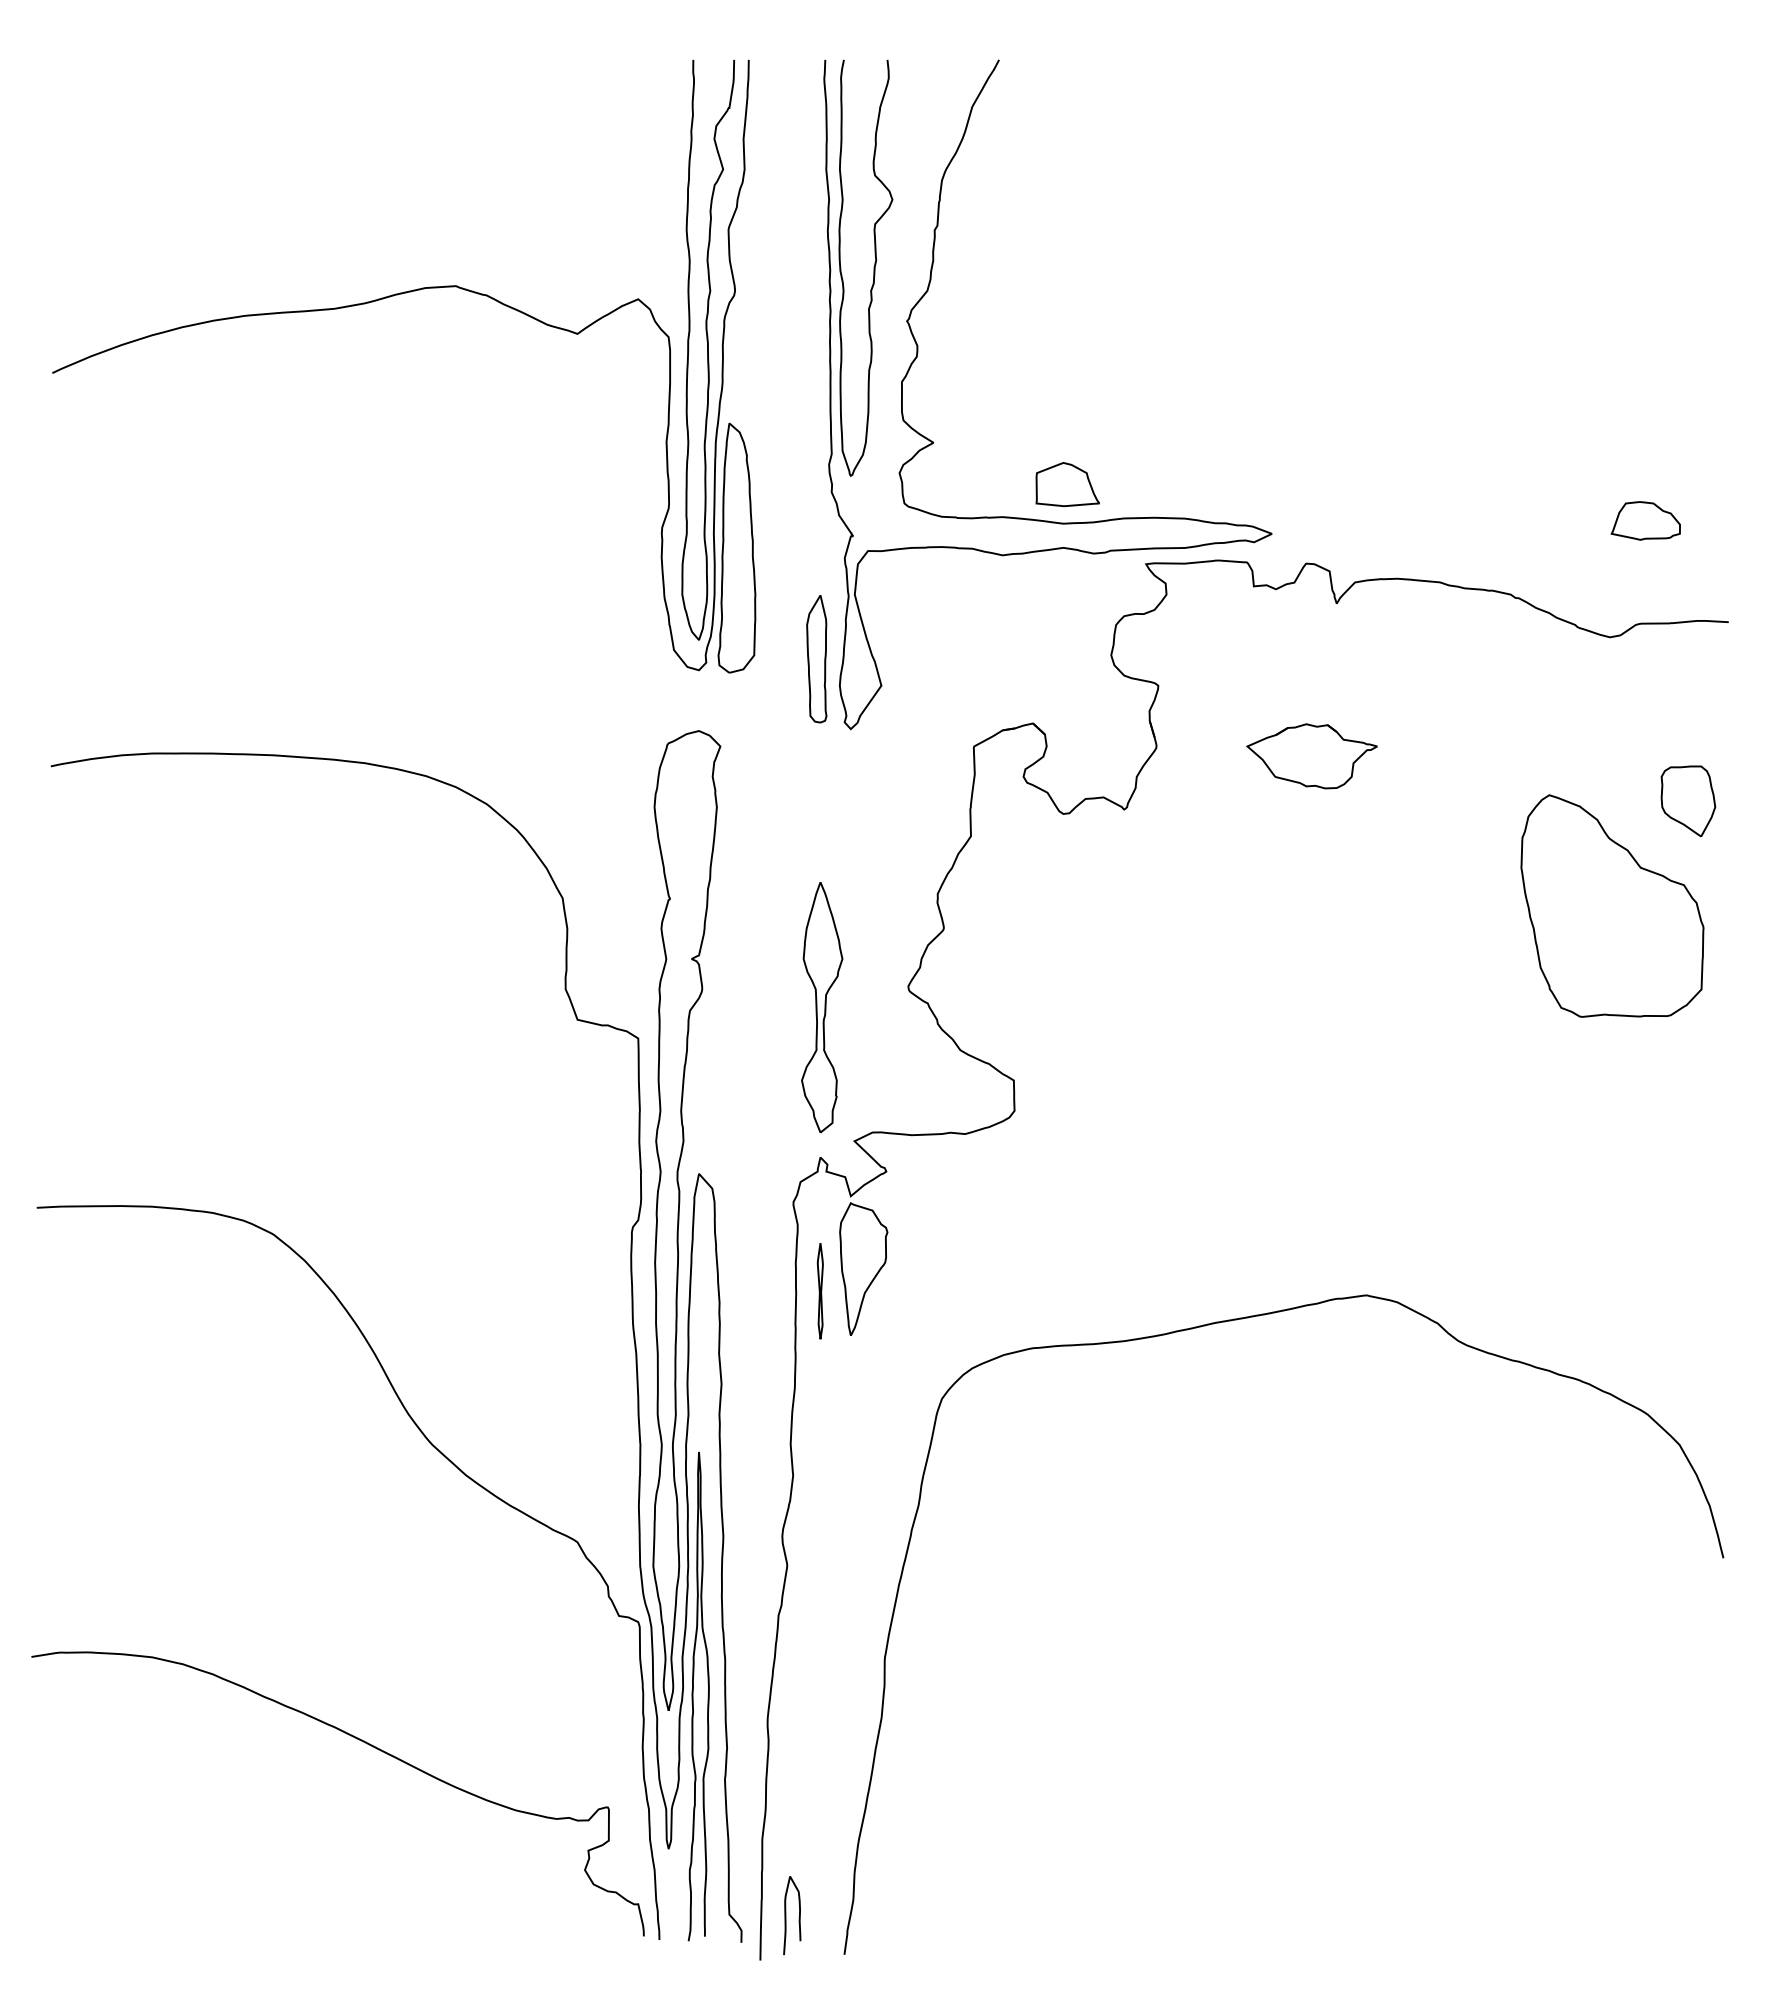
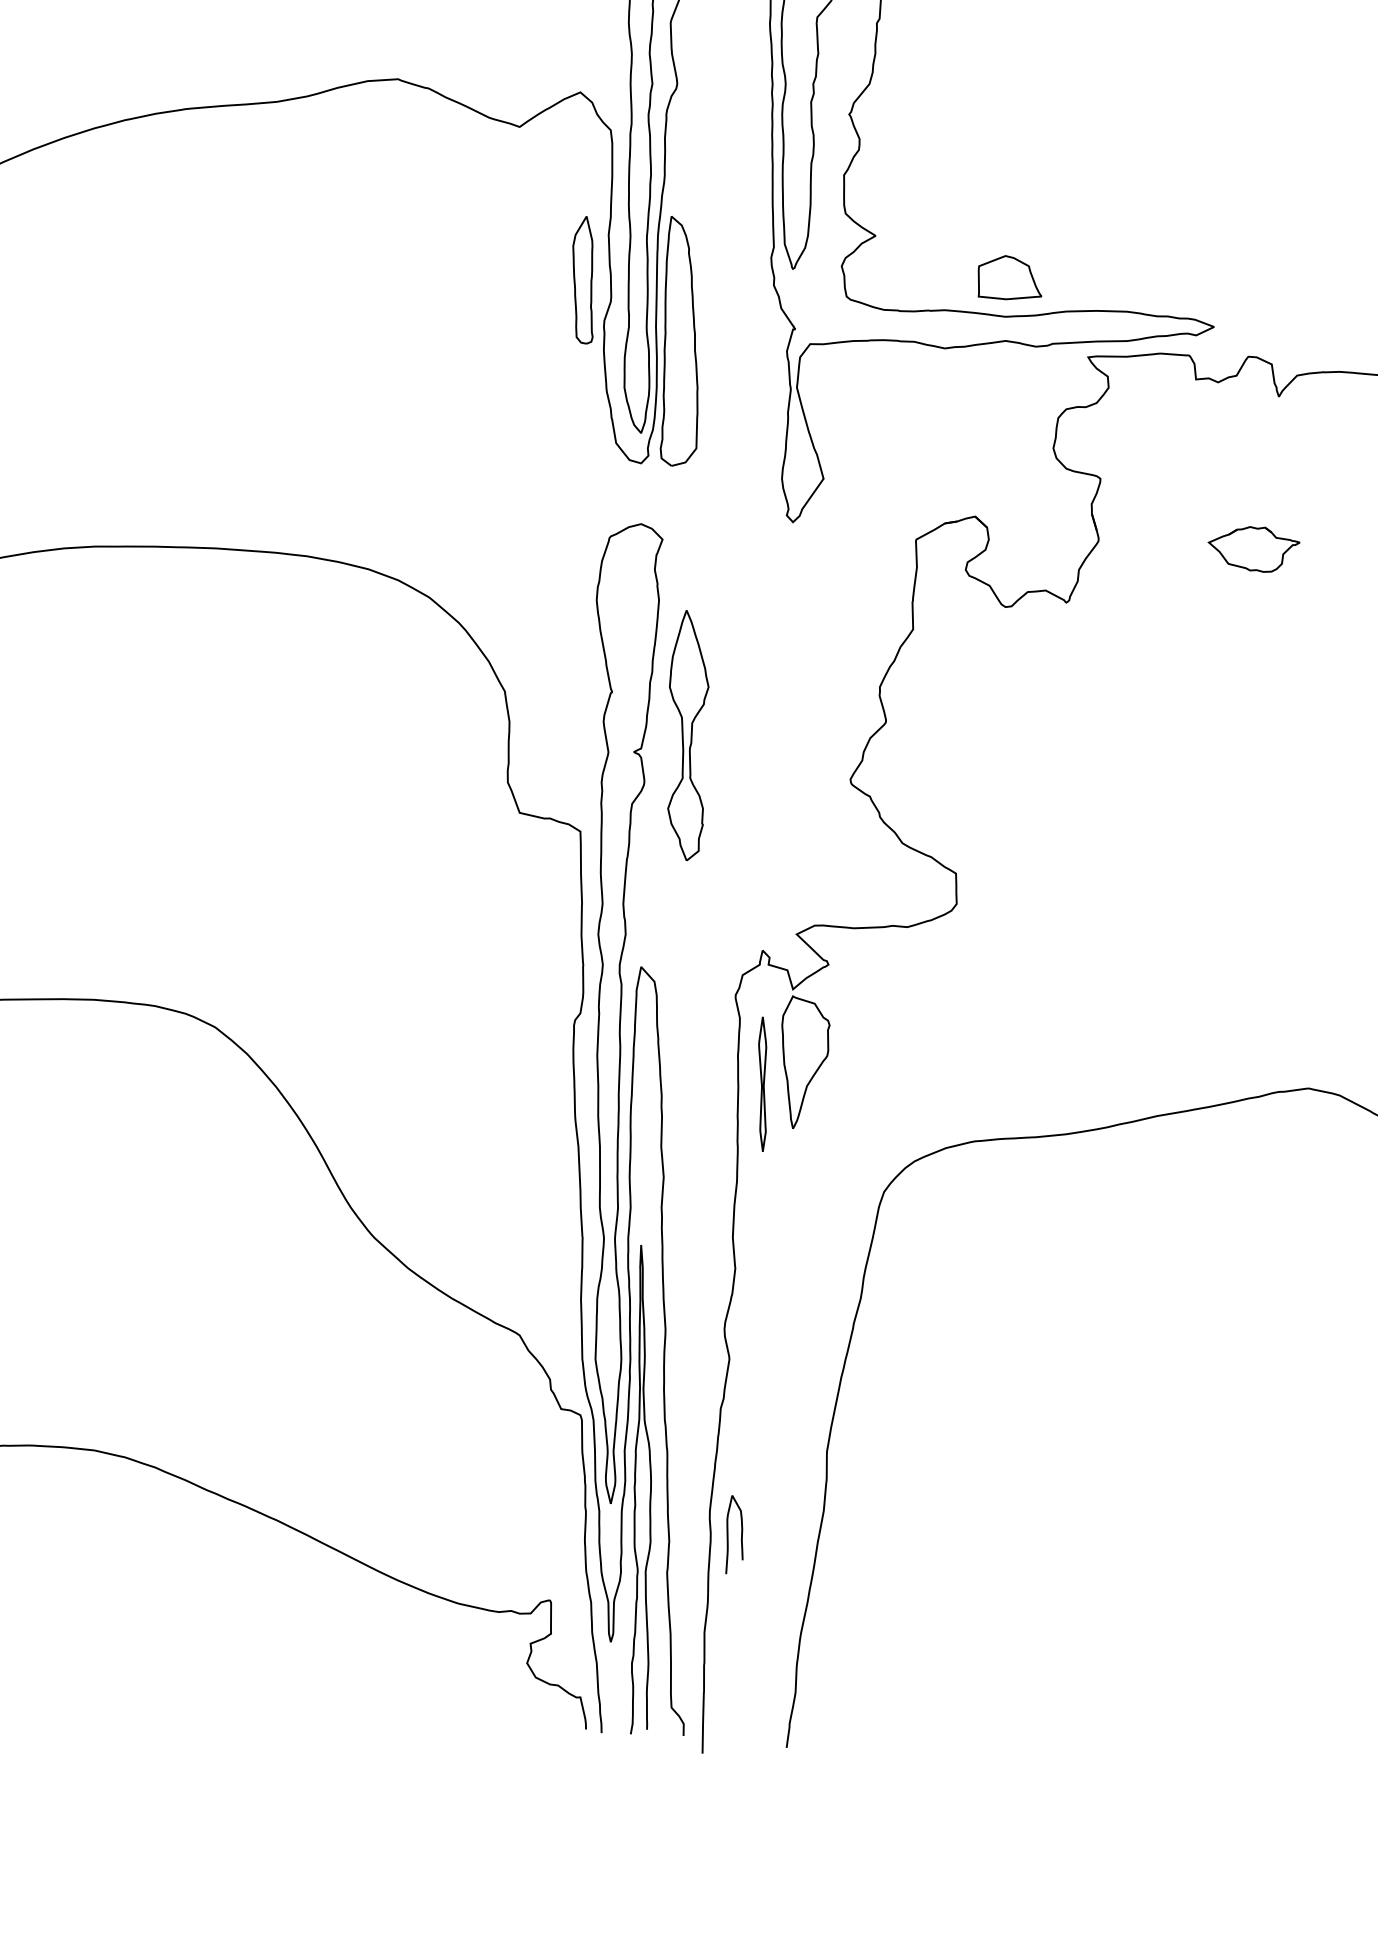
part: (816, 659) -> (582, 280), moved
part: (1311, 756) -> (1253, 549), size x0.7
part: (822, 1007) -> (688, 735), moved
part: (819, 1291) -> (761, 1084), size x1.4
curve: (786, 1915) -> (728, 1534), moved

